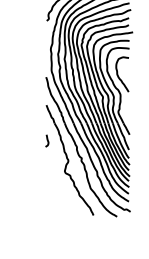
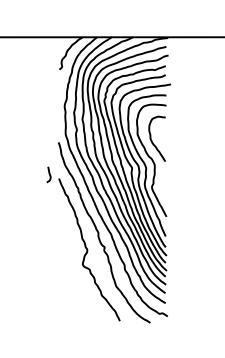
curve: (46, 140) -> (48, 174), moved

